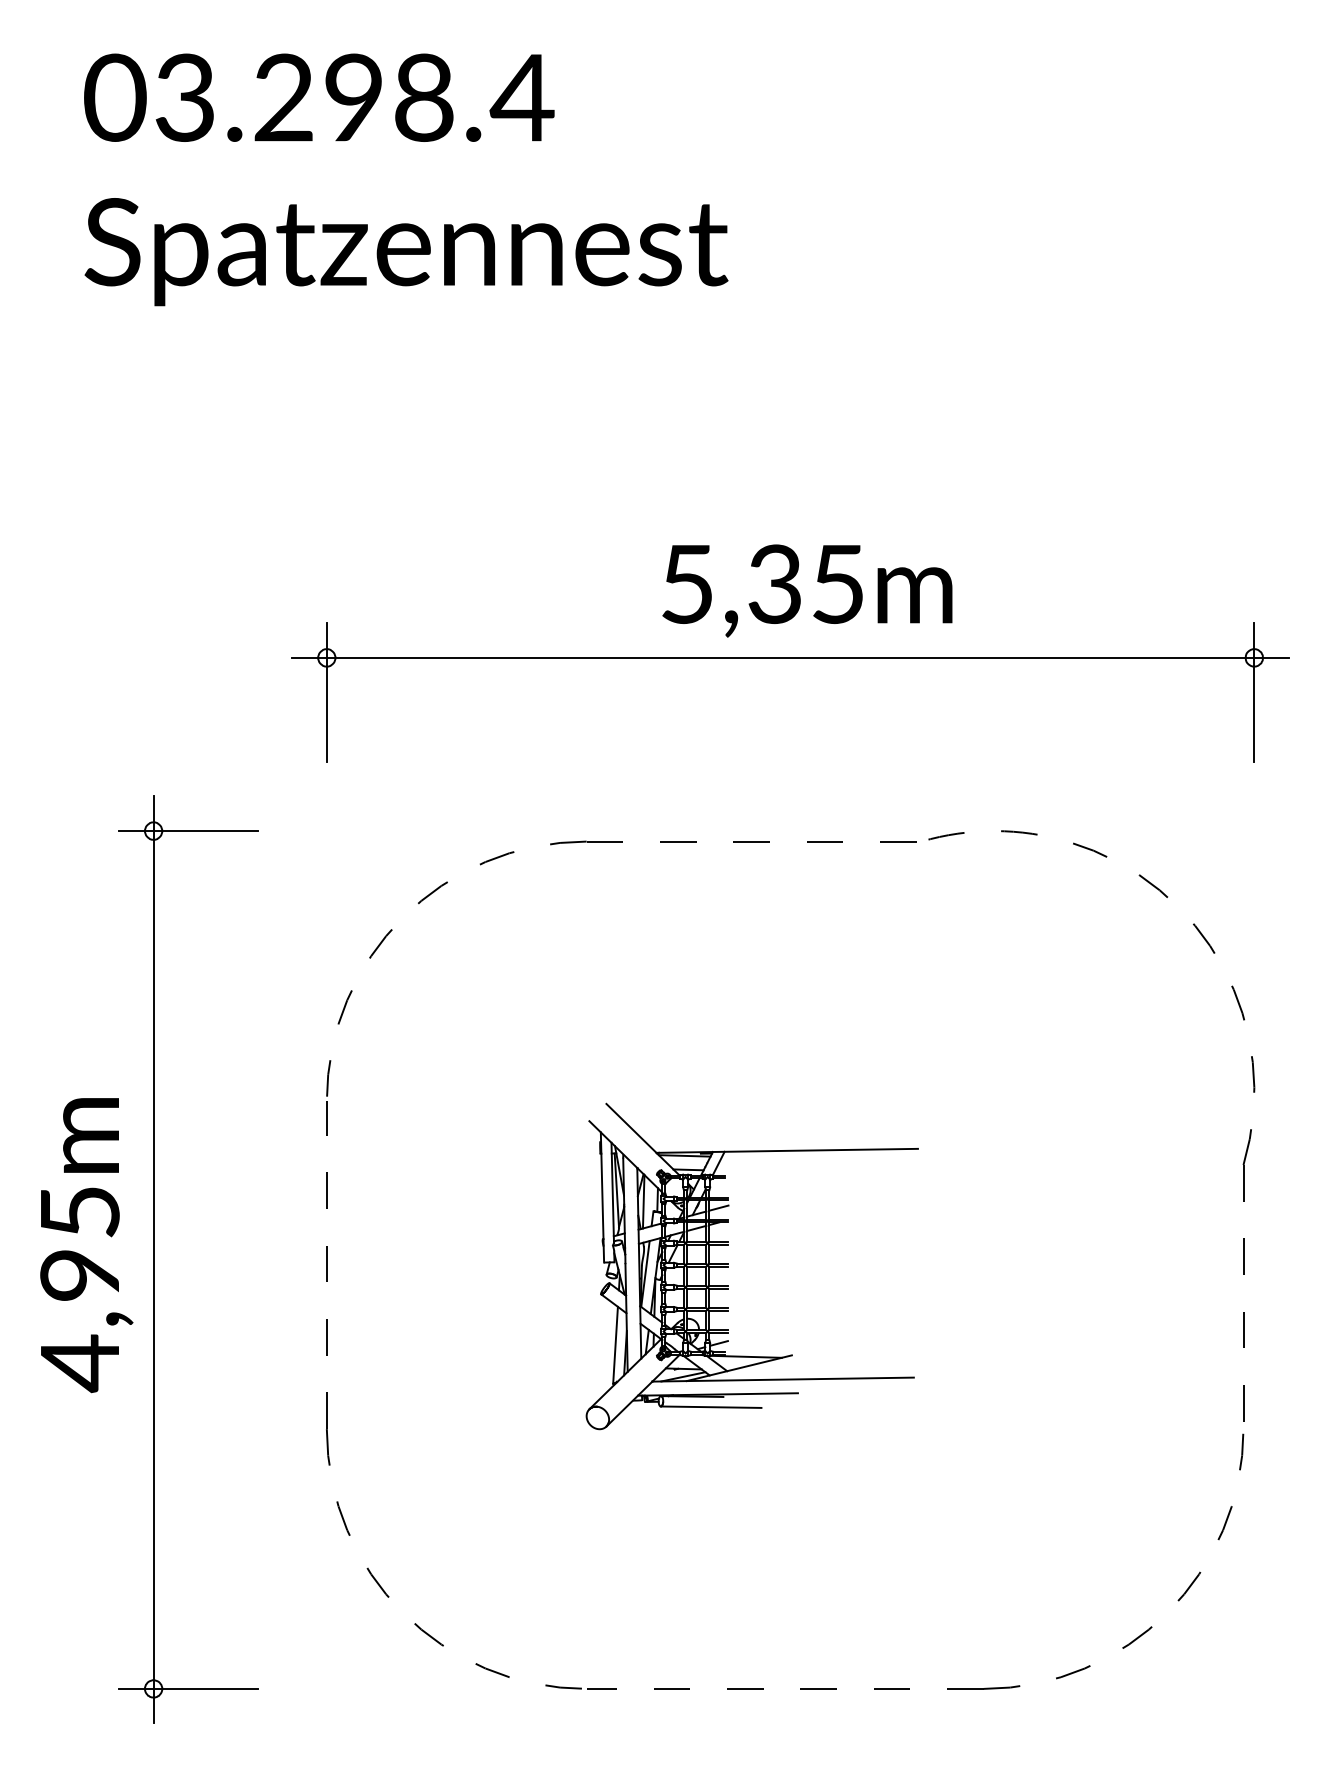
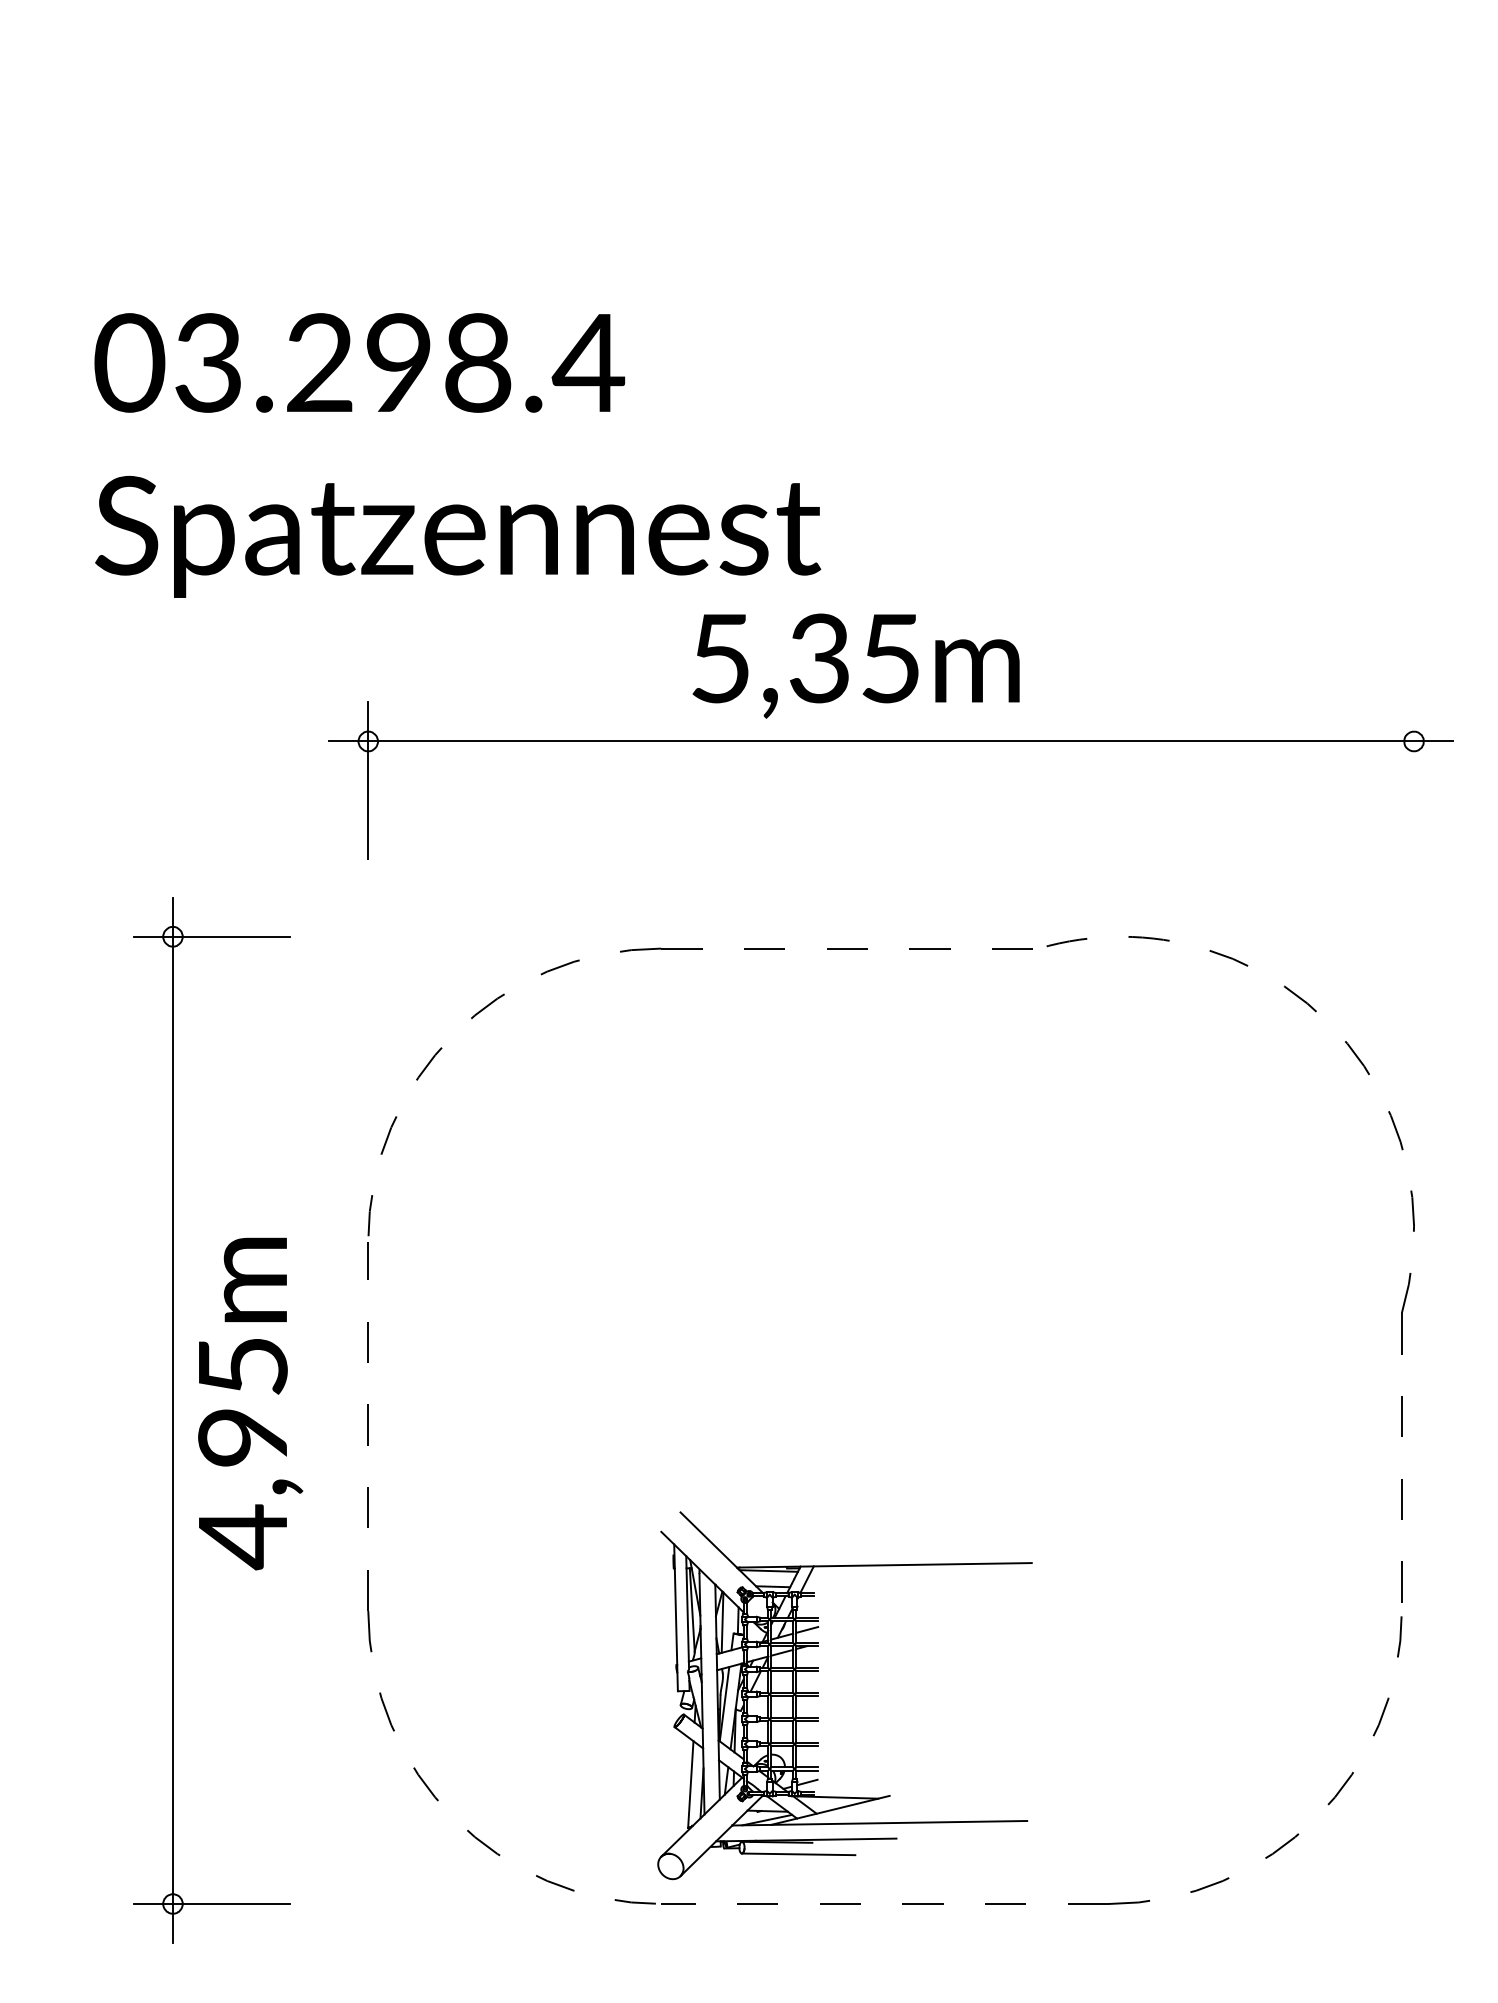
text: (405, 179) -> (457, 455), moved
text: (806, 590) -> (855, 665), moved
line: (1253, 692) -> (1413, 780), removed
text: (86, 1245) -> (250, 1403), moved
part: (728, 1266) -> (818, 1695), moved

